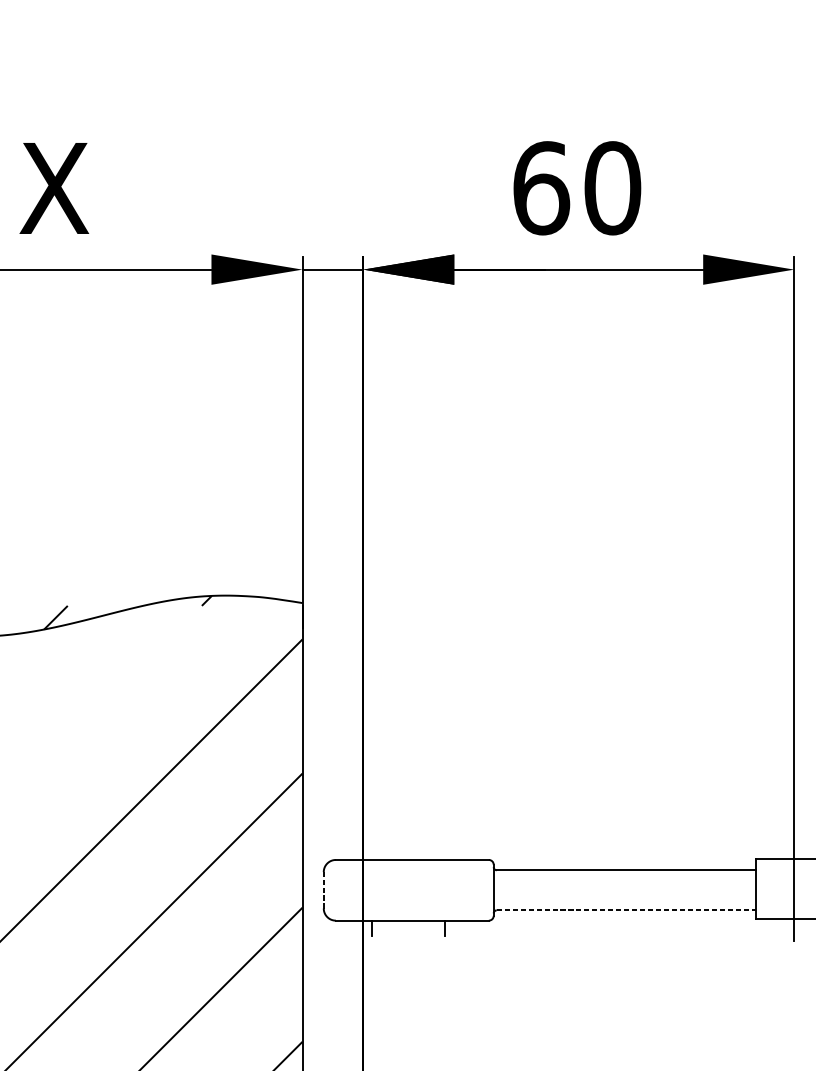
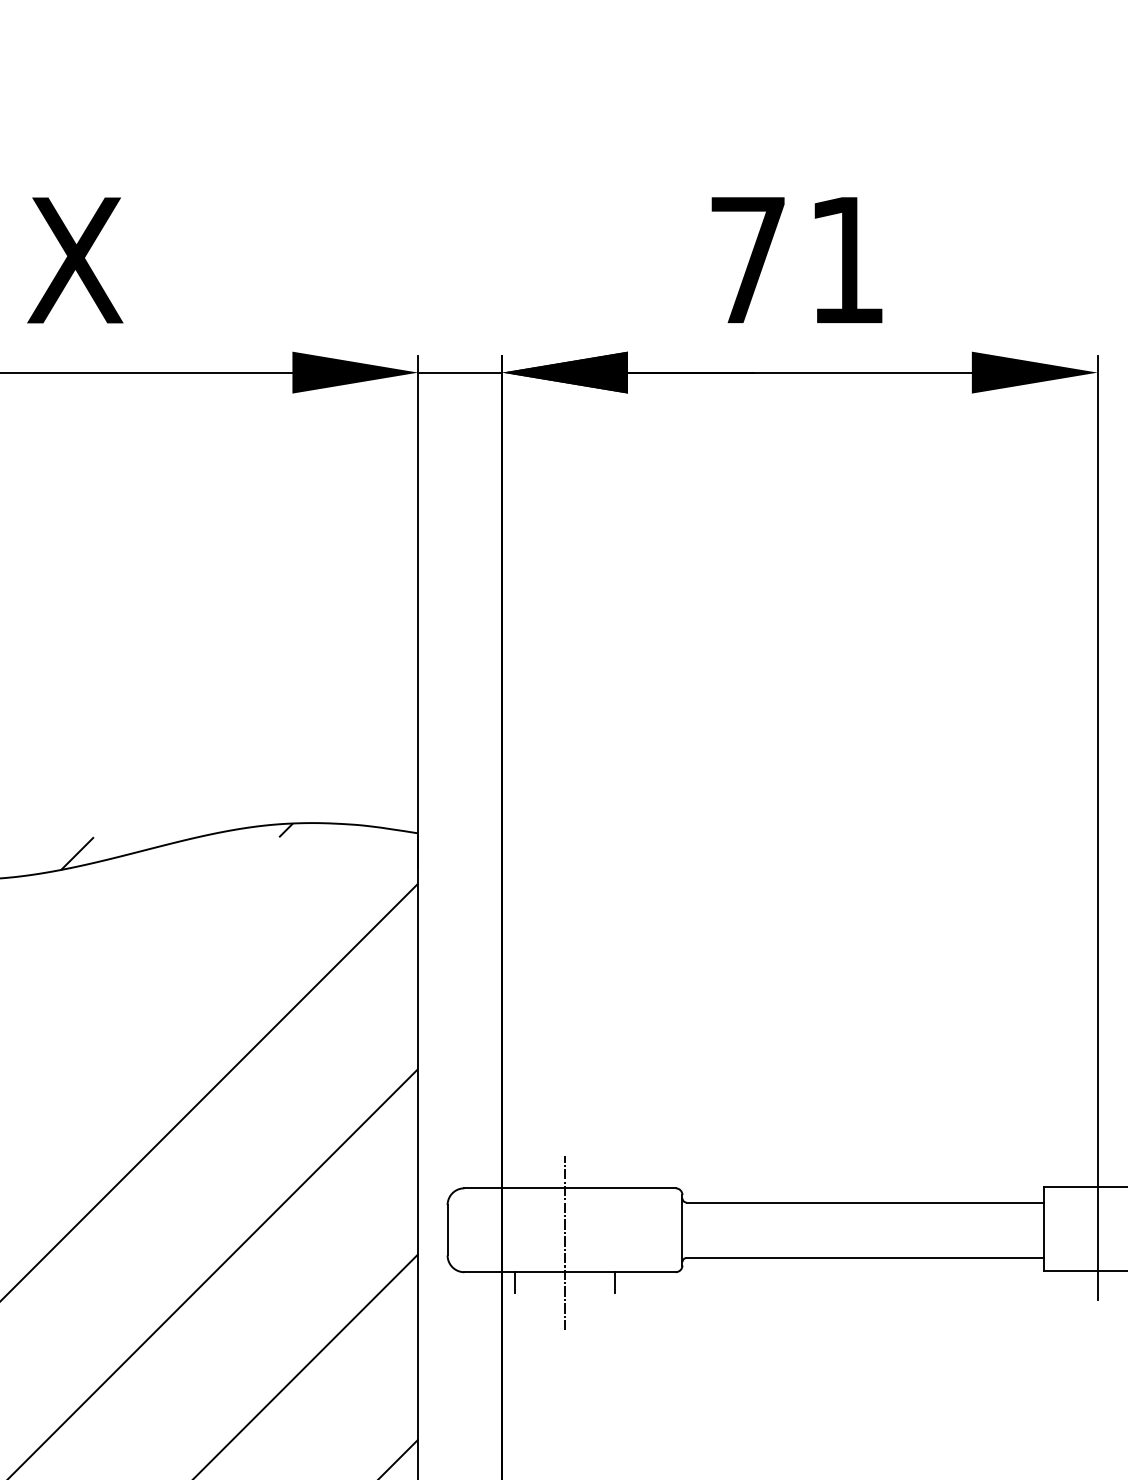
text: (577, 188) -> (798, 260), 60 -> 71
line: (323, 889) -> (447, 1229), dashed -> solid
line: (409, 899) -> (565, 1243), added
line: (626, 910) -> (865, 1257), dashed -> solid

